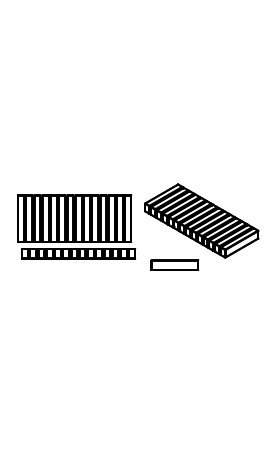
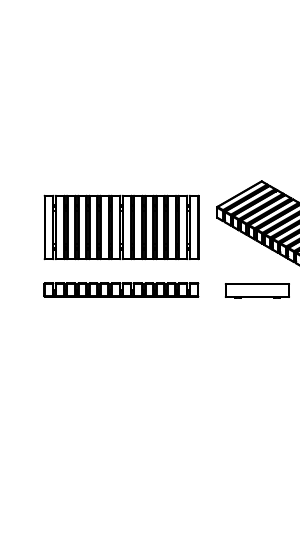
part: (78, 253) -> (121, 289), moved

